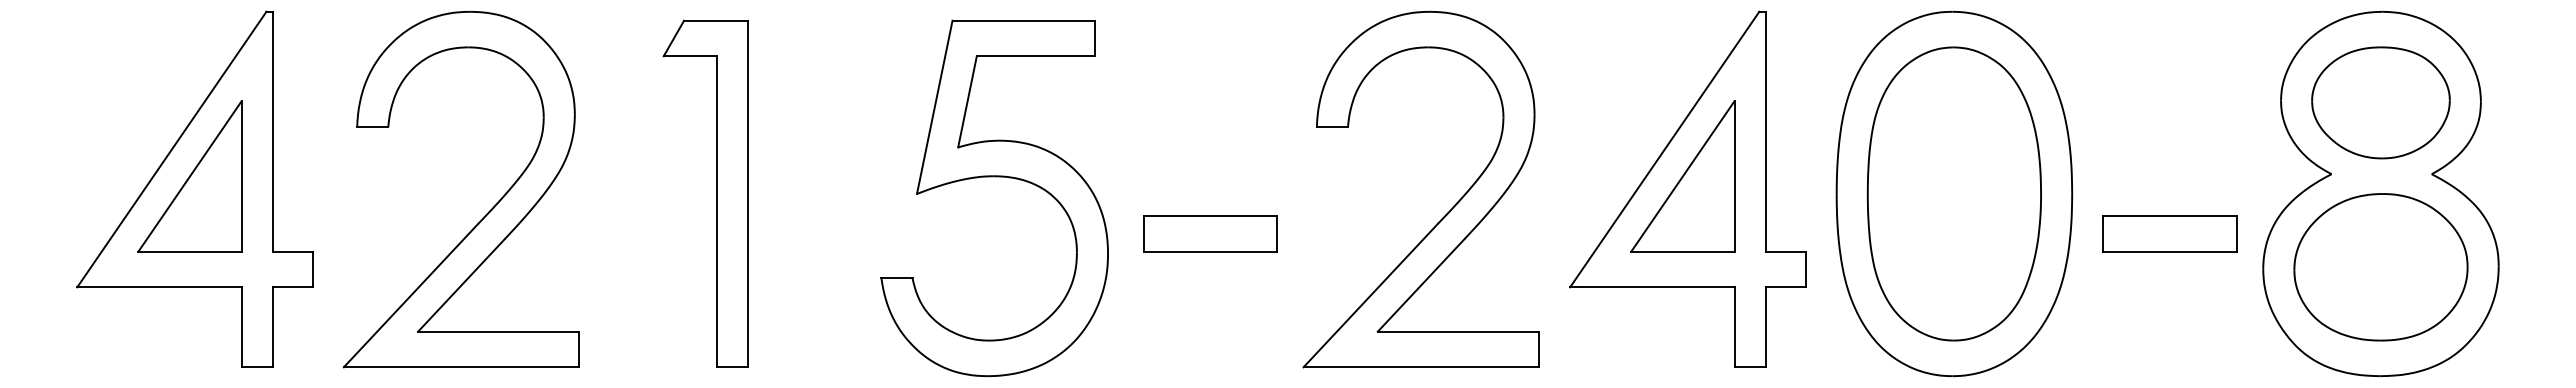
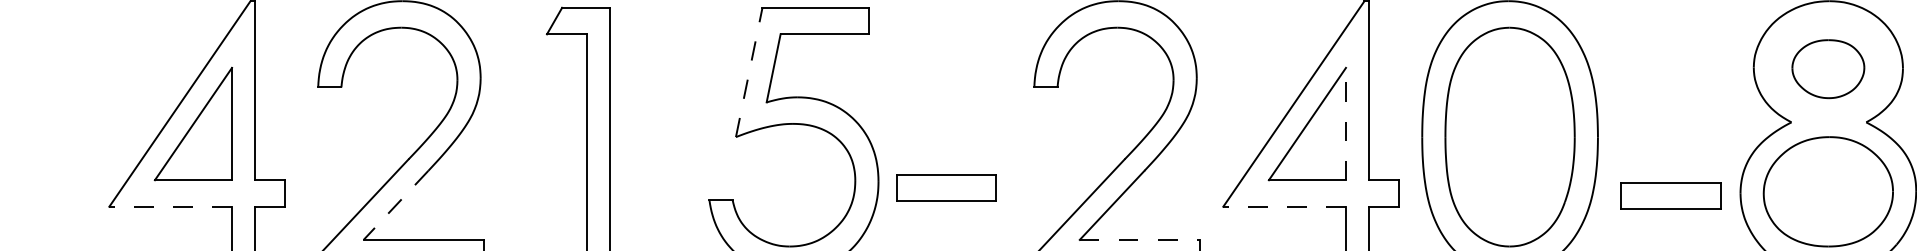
part: (2380, 102) -> (1828, 68), size x0.7
line: (934, 106) -> (749, 71), solid -> dashed
line: (1734, 176) -> (1345, 124), solid -> dashed
part: (1210, 233) -> (946, 187), moved
part: (2169, 233) -> (1670, 195), moved
line: (461, 285) -> (396, 205), solid -> dashed
line: (158, 287) -> (169, 206), solid -> dashed
line: (1651, 287) -> (1284, 206), solid -> dashed
line: (1458, 331) -> (1140, 239), solid -> dashed

